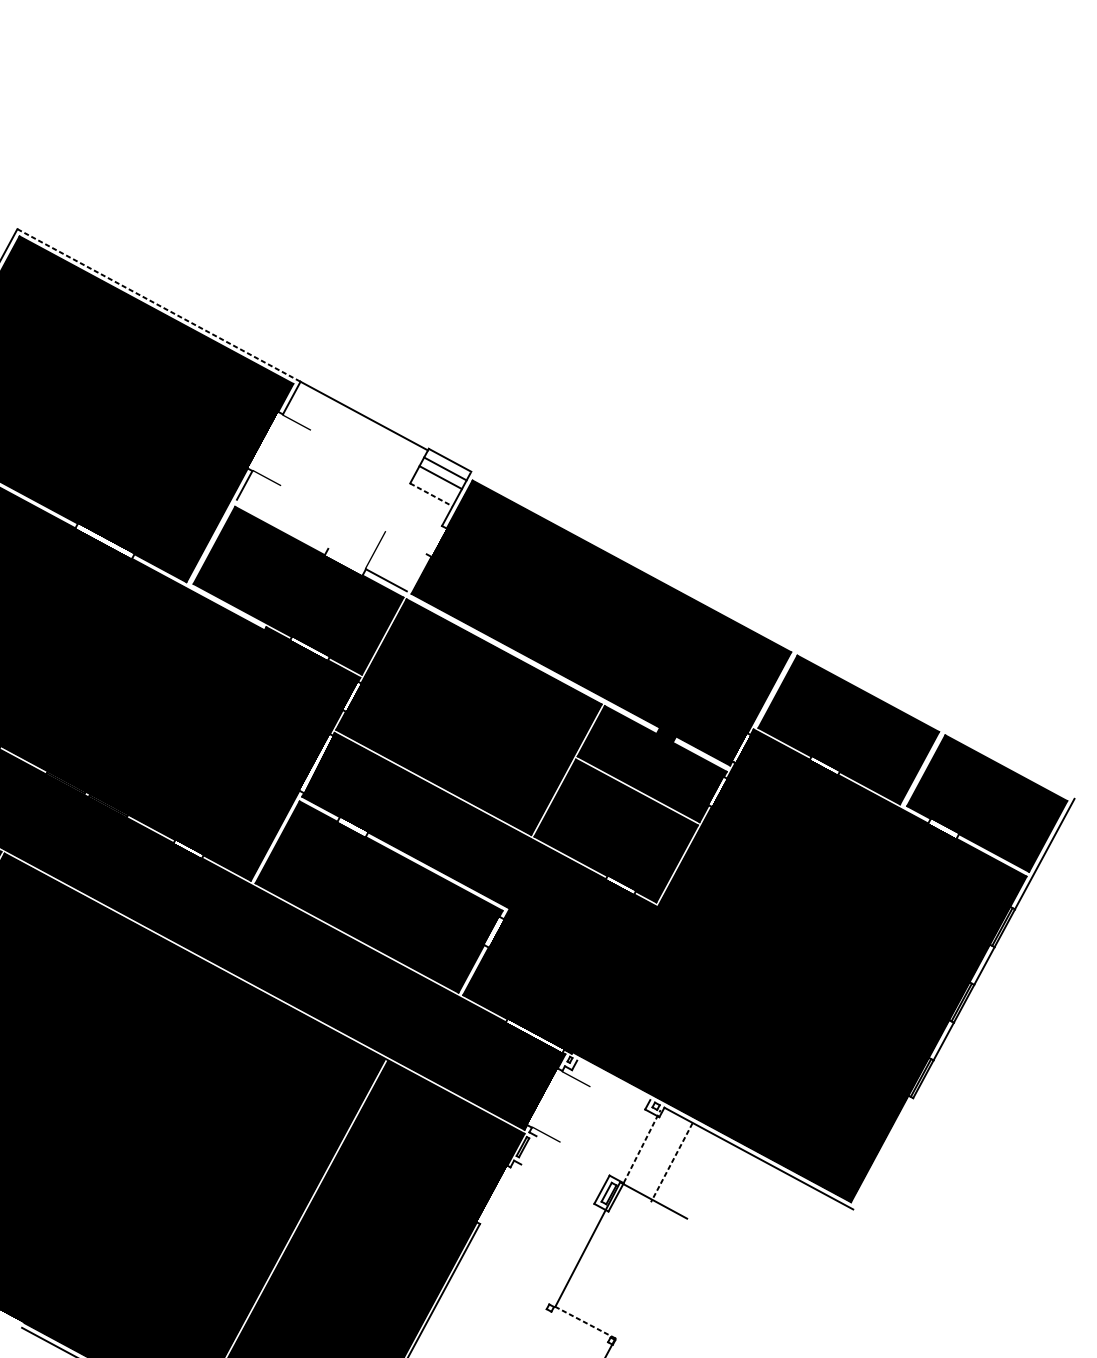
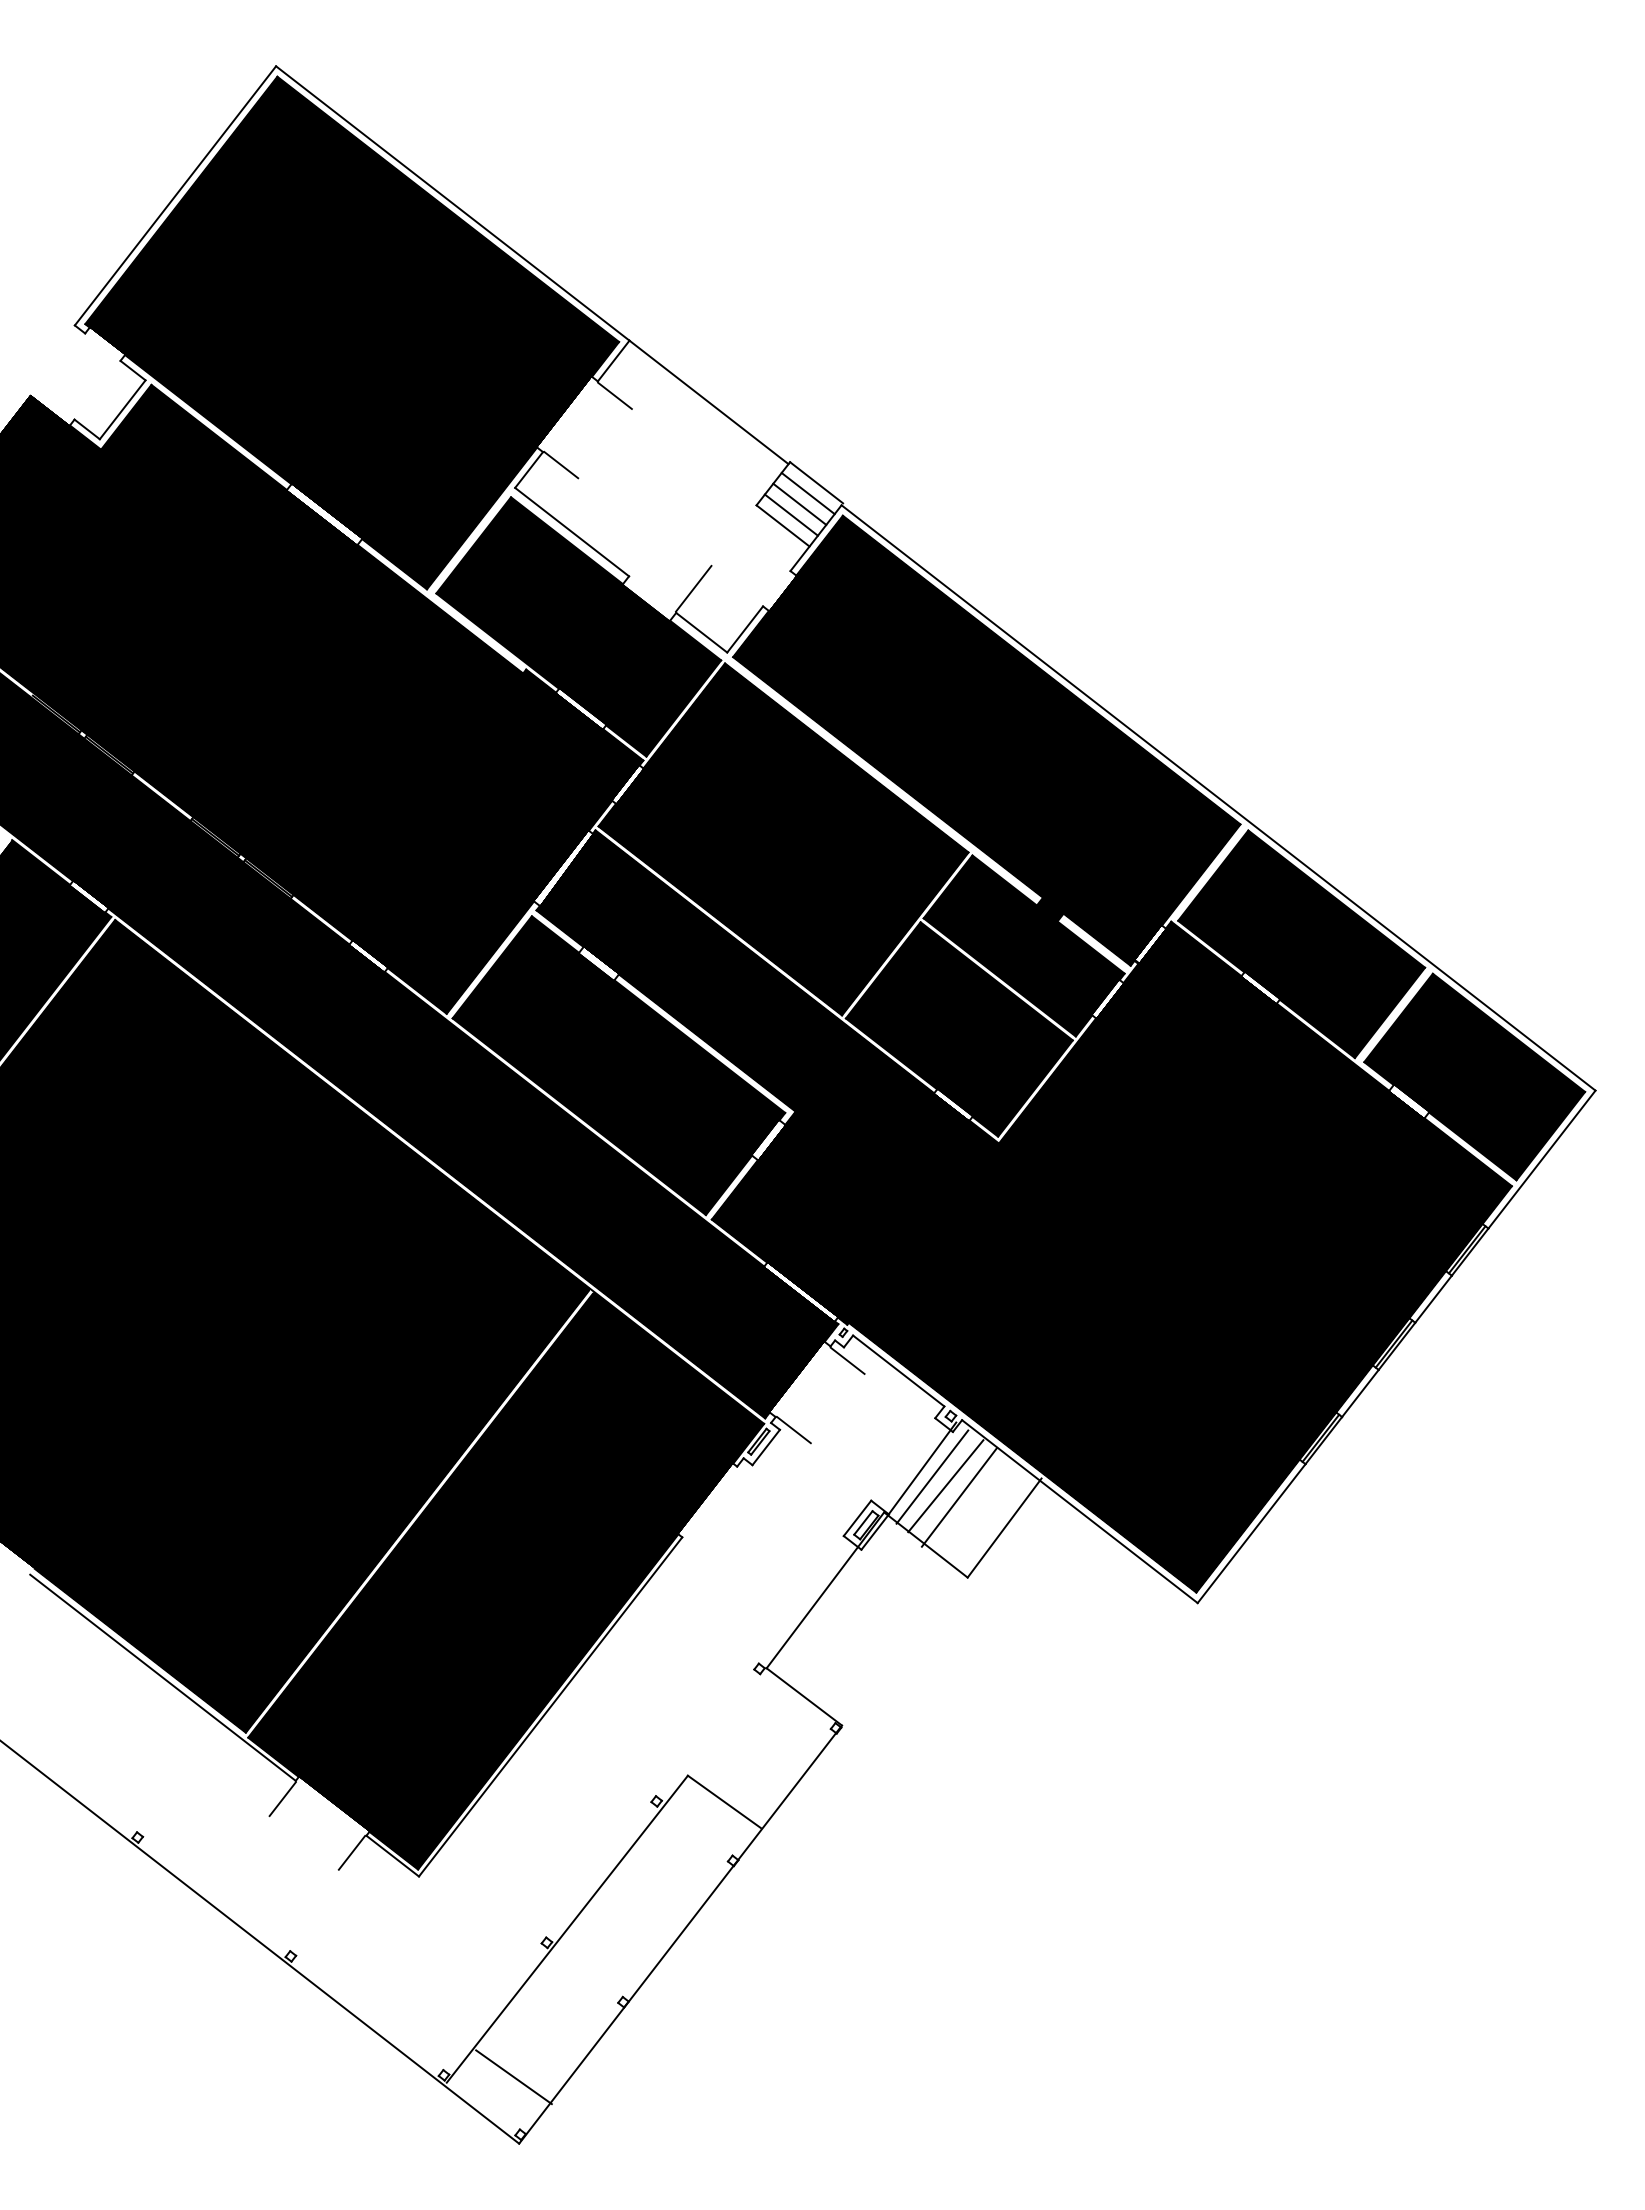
line: (158, 305) -> (452, 203), dashed -> solid
line: (435, 485) -> (790, 514), added
line: (431, 494) -> (783, 525), dashed -> solid
line: (282, 523) -> (572, 531), added
line: (417, 572) -> (745, 629), added
line: (772, 635) -> (1218, 797), added
line: (613, 1080) -> (898, 1370), added
line: (642, 1146) -> (922, 1468), dashed -> solid
line: (528, 1150) -> (765, 1447), added
line: (650, 1151) -> (932, 1476), added
line: (883, 1153) -> (1251, 1533), added
line: (660, 1156) -> (945, 1486), added
line: (671, 1162) -> (959, 1497), dashed -> solid
line: (707, 1178) -> (1004, 1527), added
line: (584, 1322) -> (803, 1696), dashed -> solid

